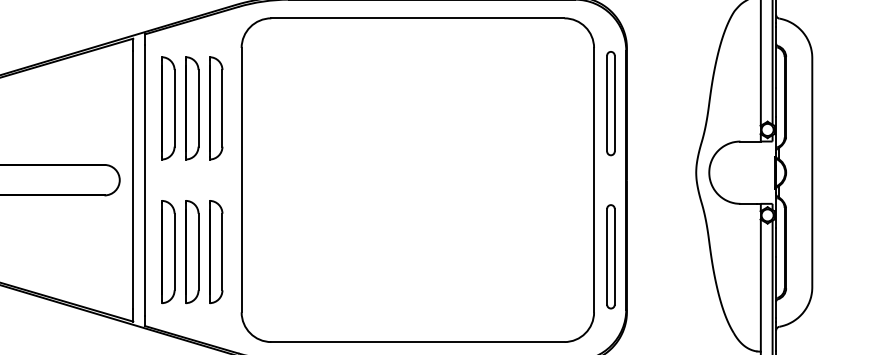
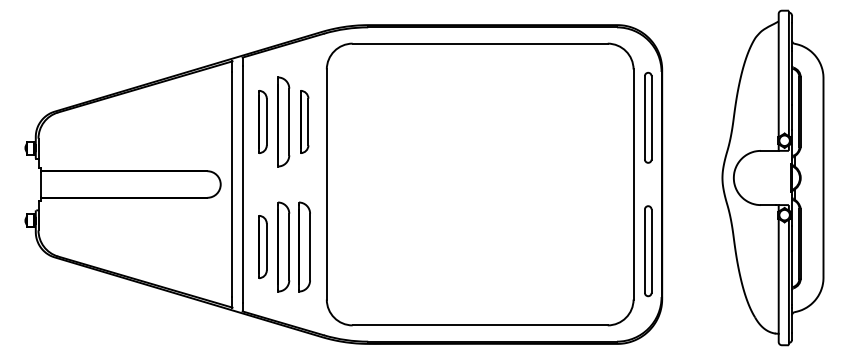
part: (167, 107) -> (262, 121), size x0.7
part: (216, 107) -> (304, 121), size x0.7
part: (167, 251) -> (262, 246), size x0.7

